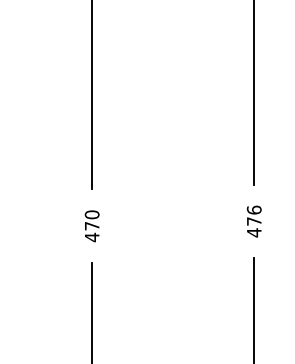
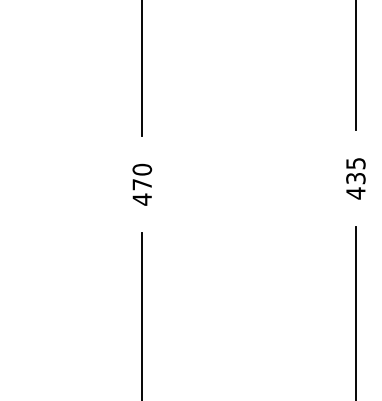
text: (253, 215) -> (354, 170), 476 -> 435

